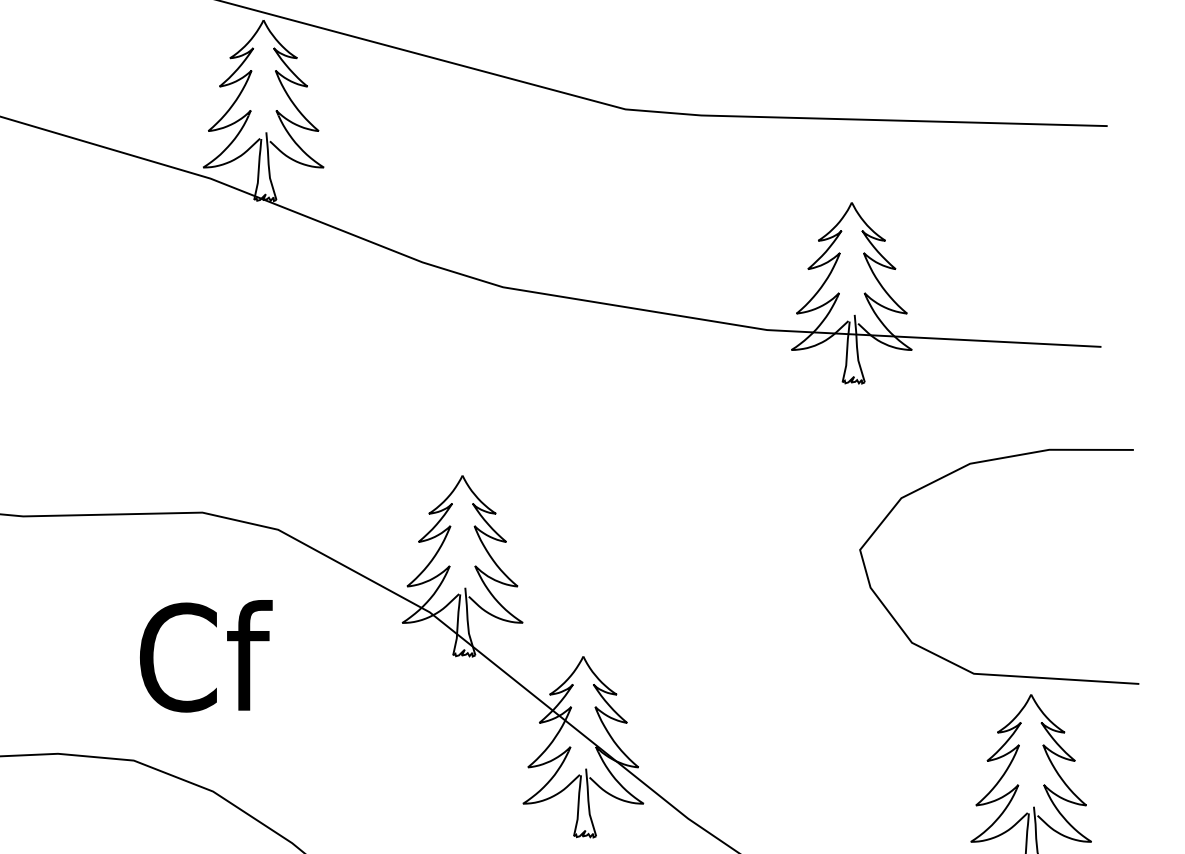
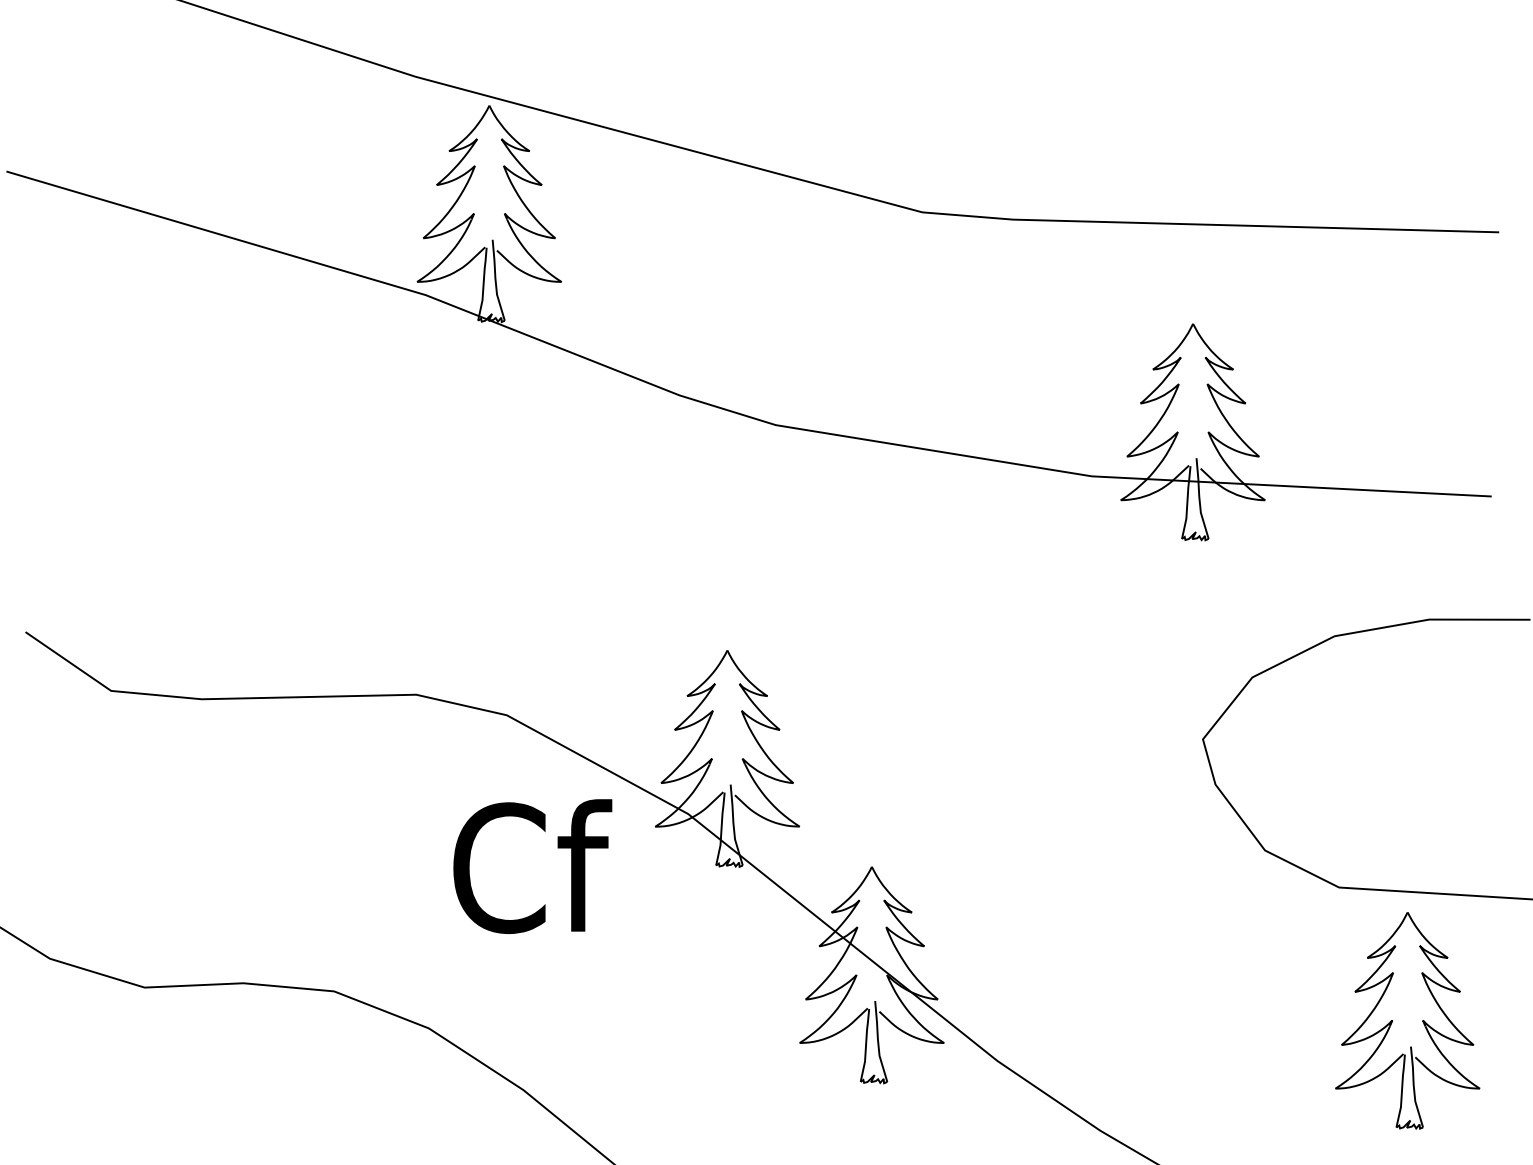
text: (206, 656) -> (532, 866), moved

